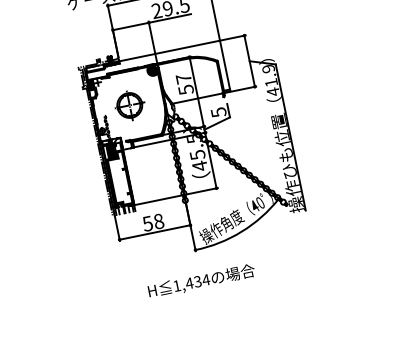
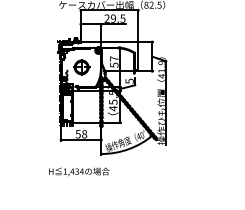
text: (201, 280) -> (79, 171), moved

